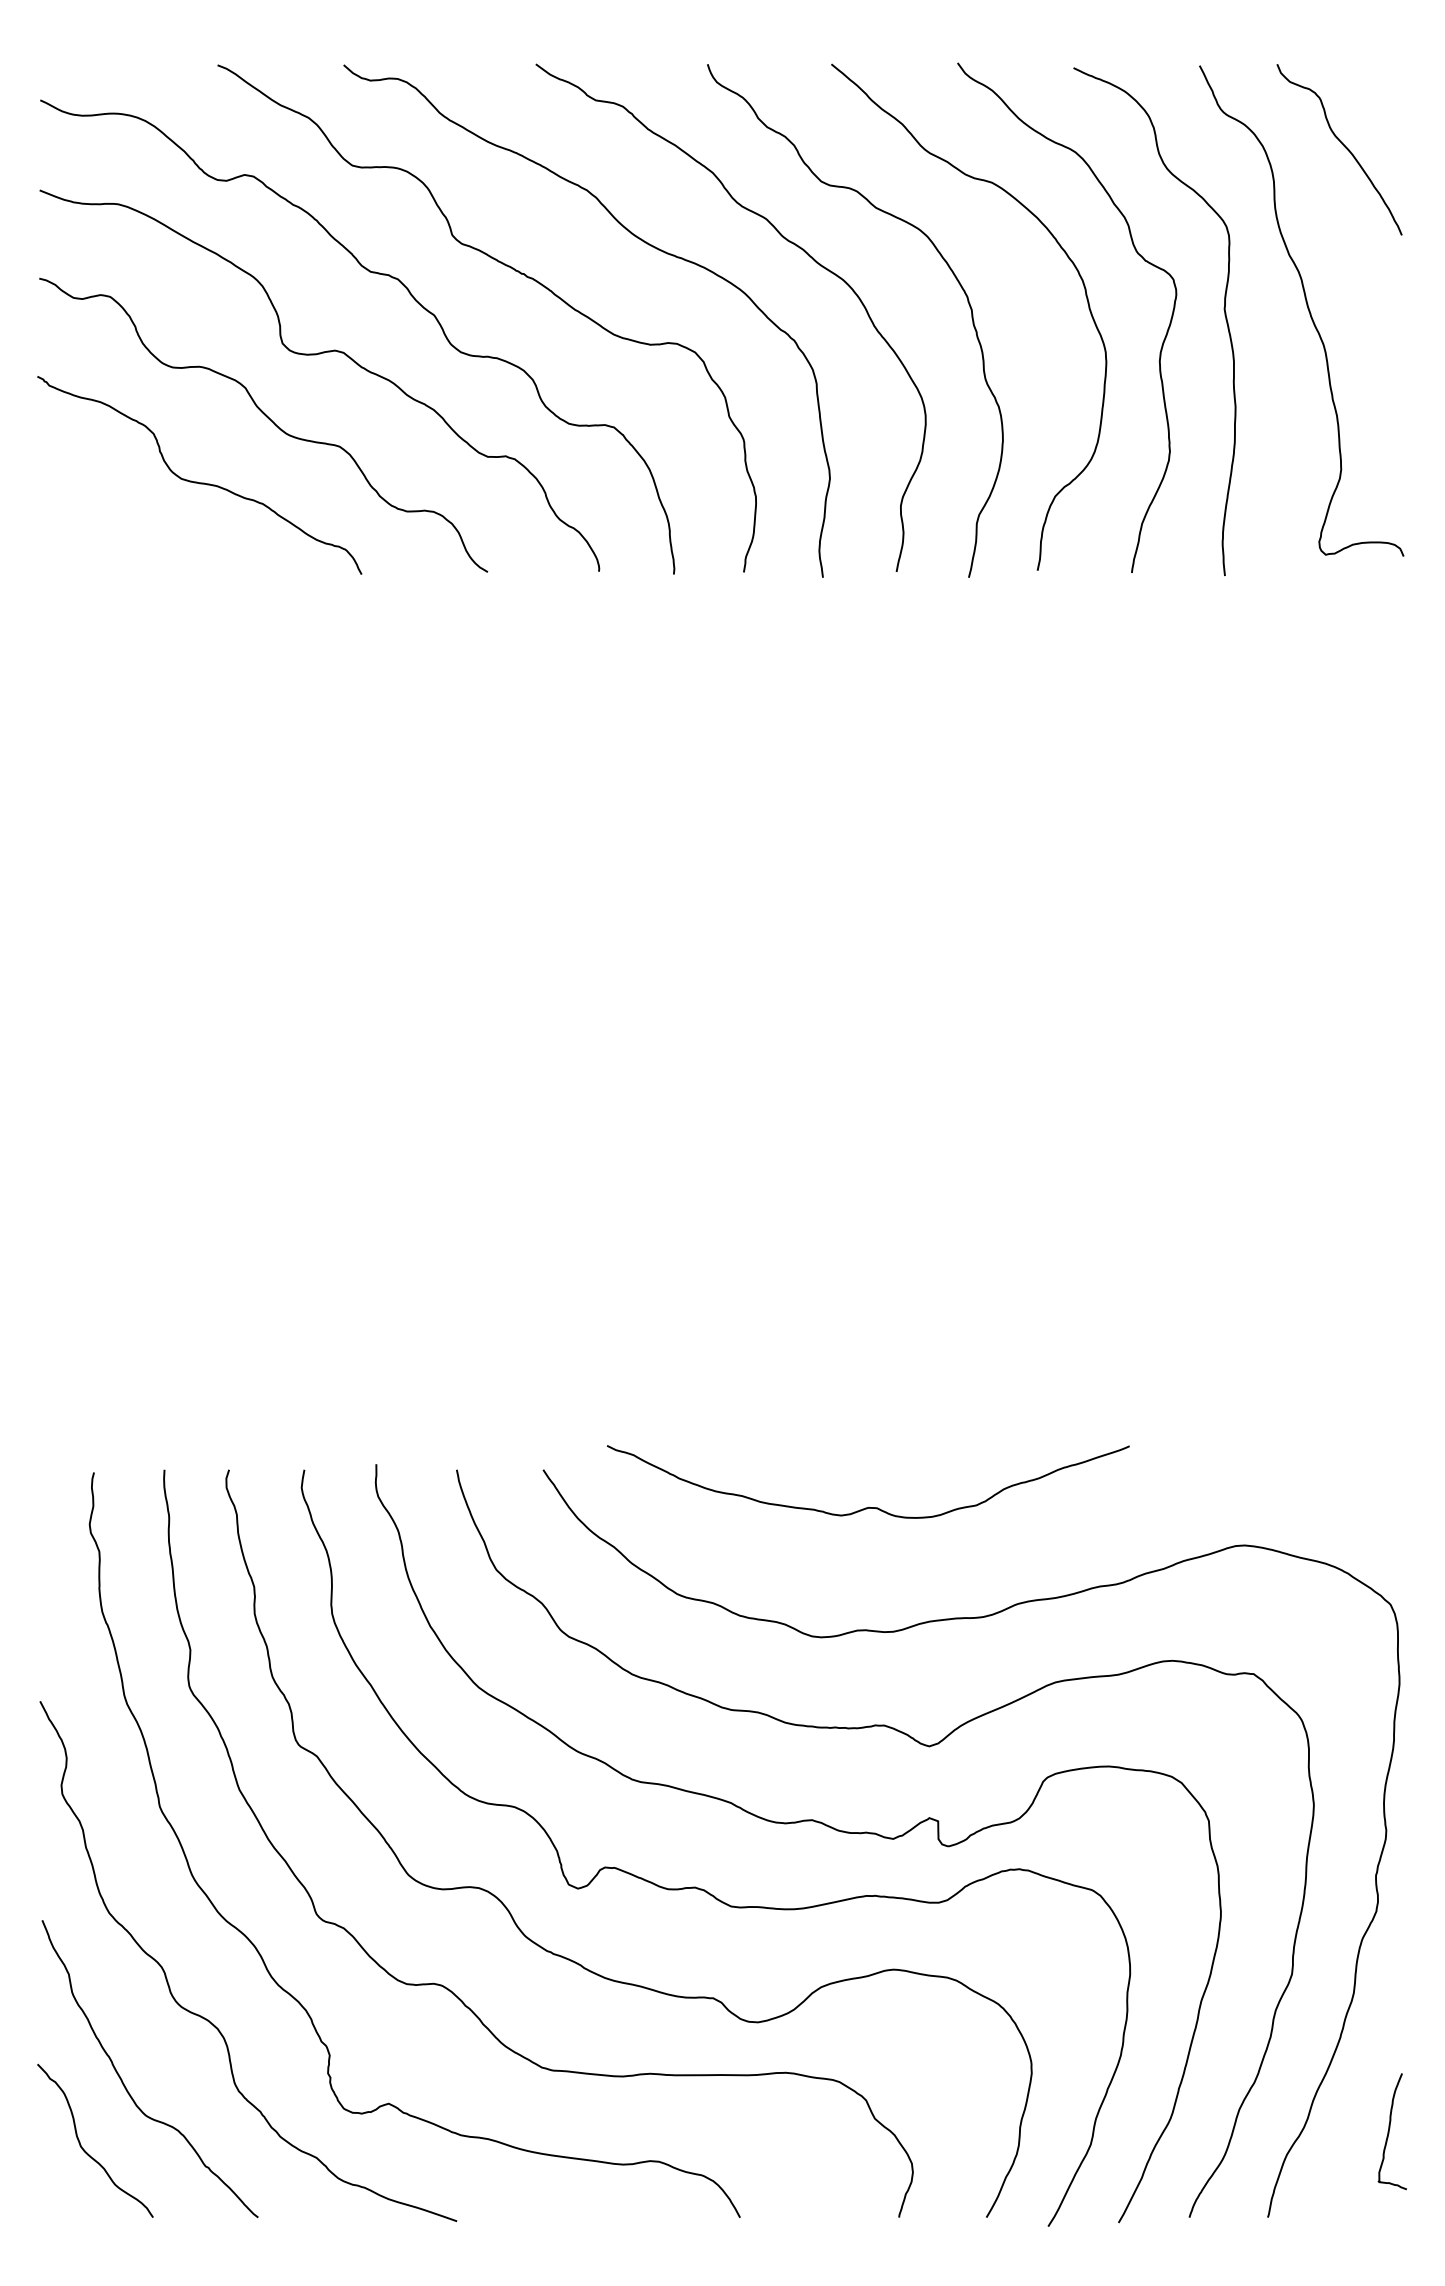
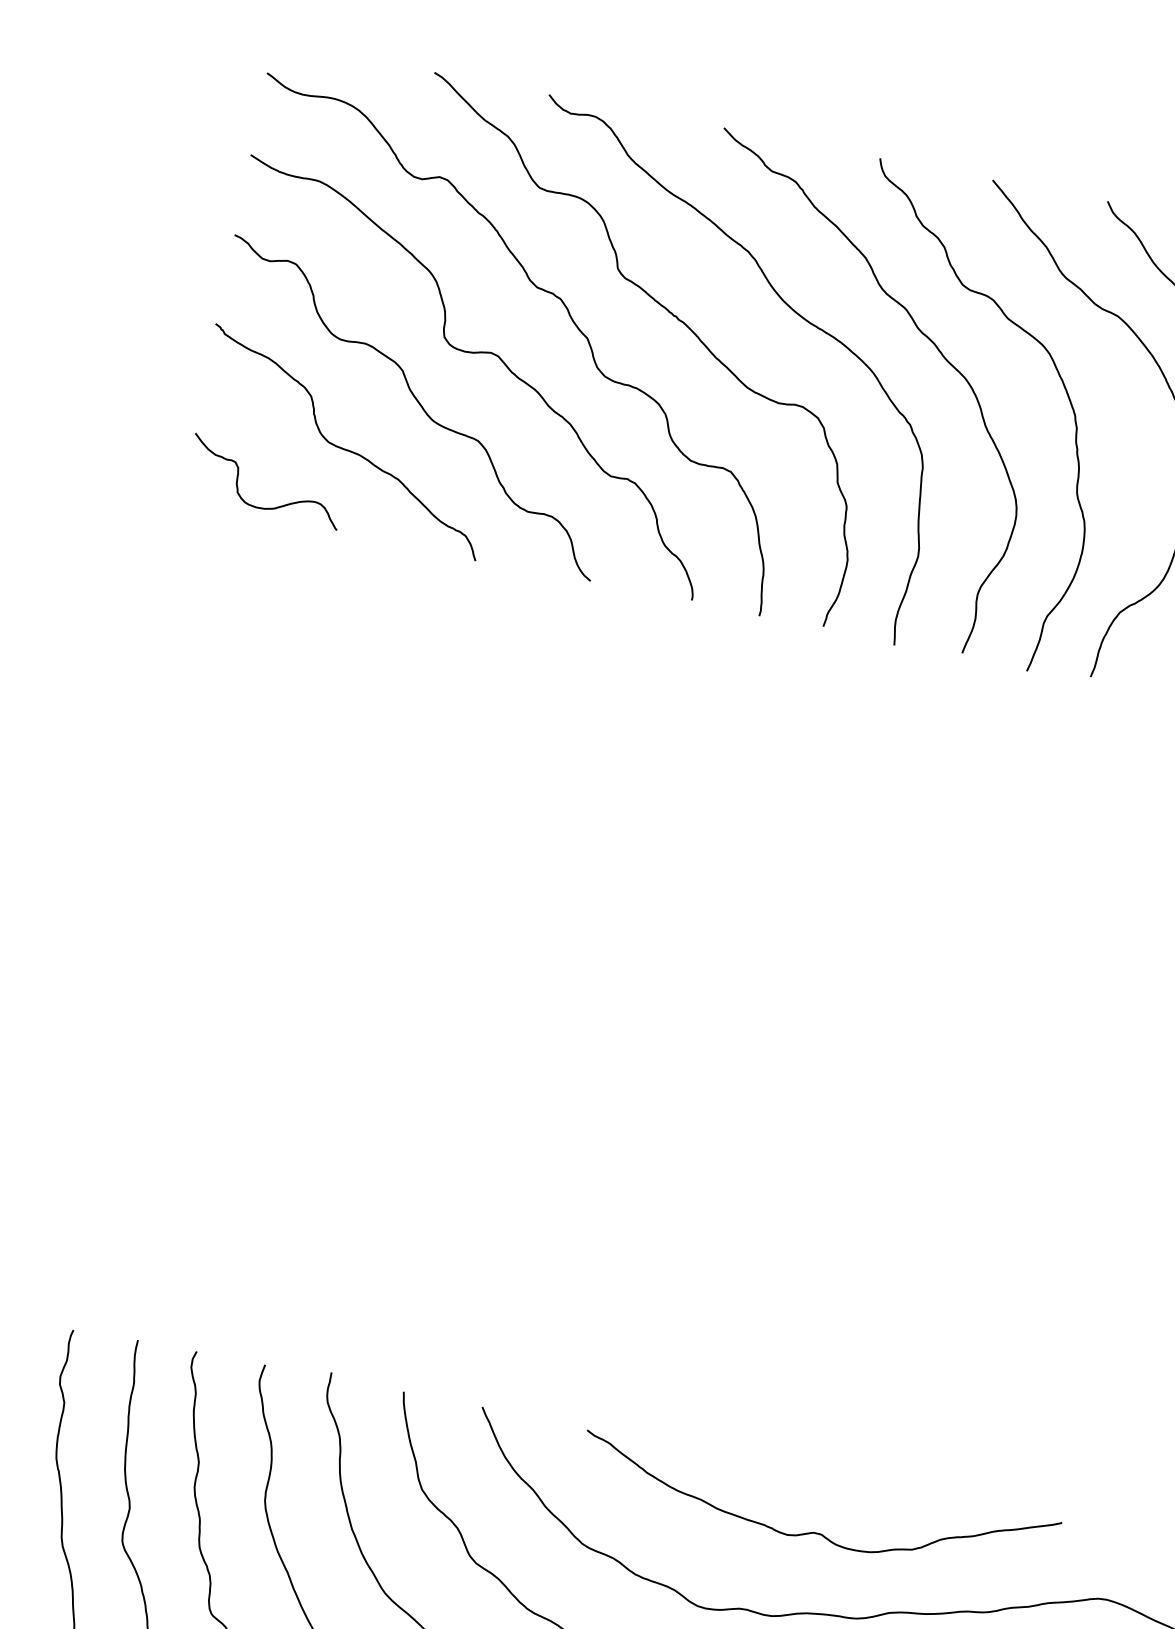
curve: (123, 561) -> (261, 507), added
curve: (867, 1507) -> (812, 1532), moved

